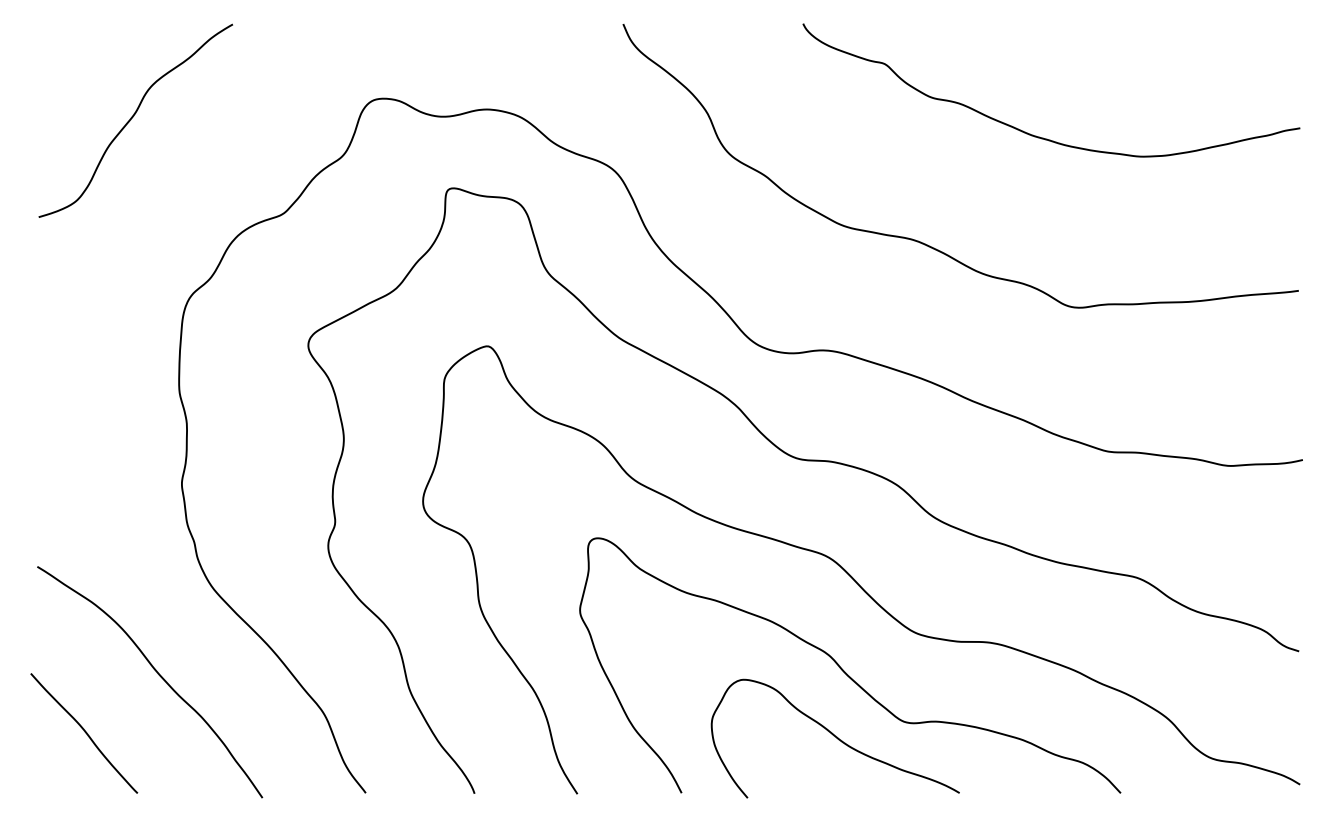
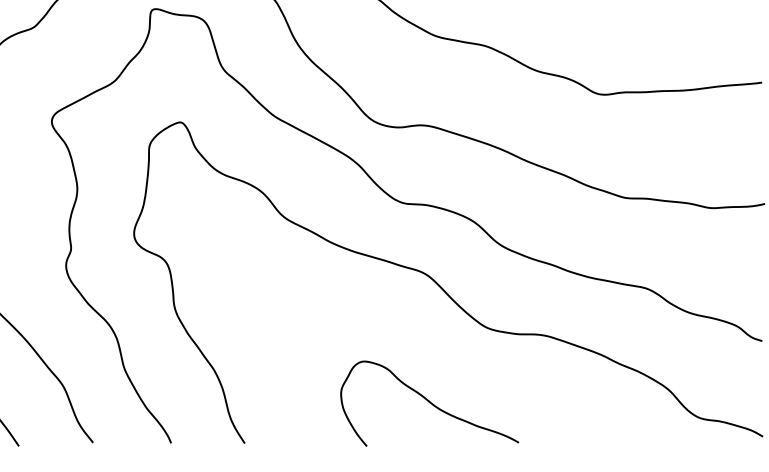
curve: (844, 670) -> (436, 354), removed

